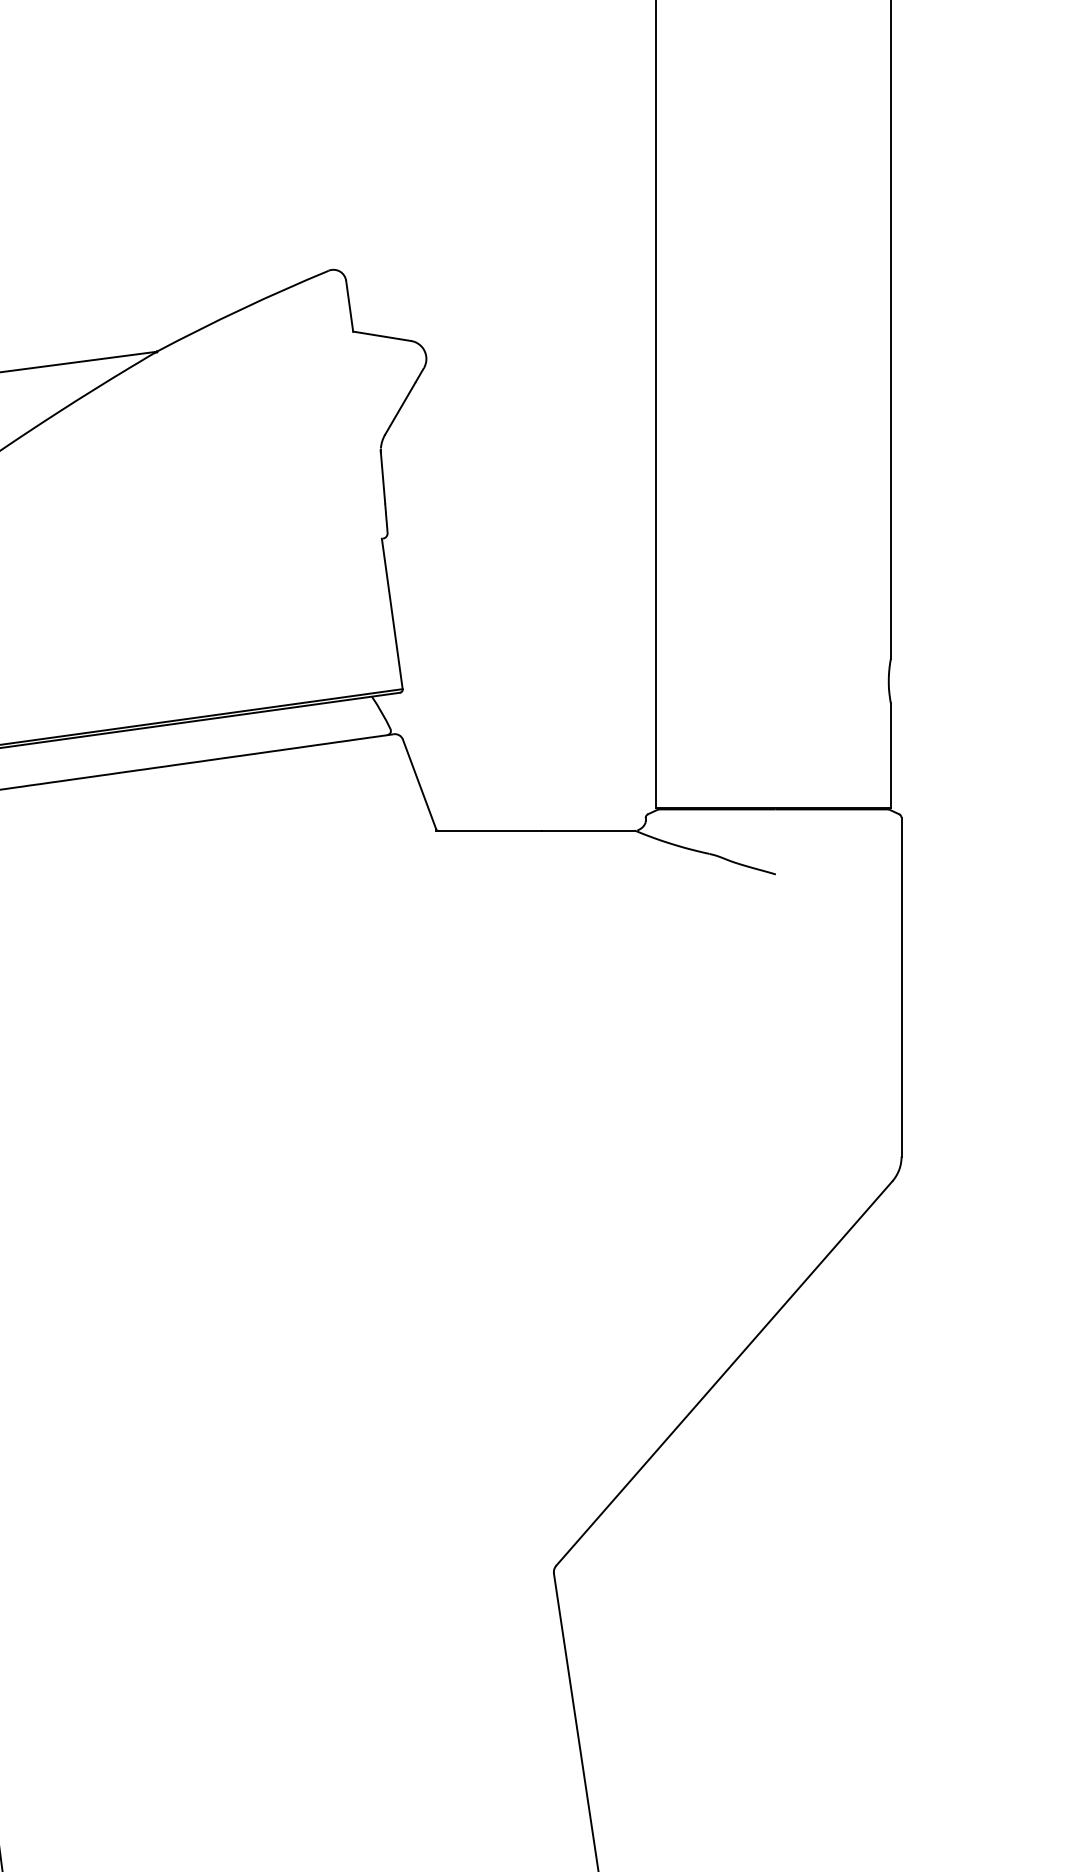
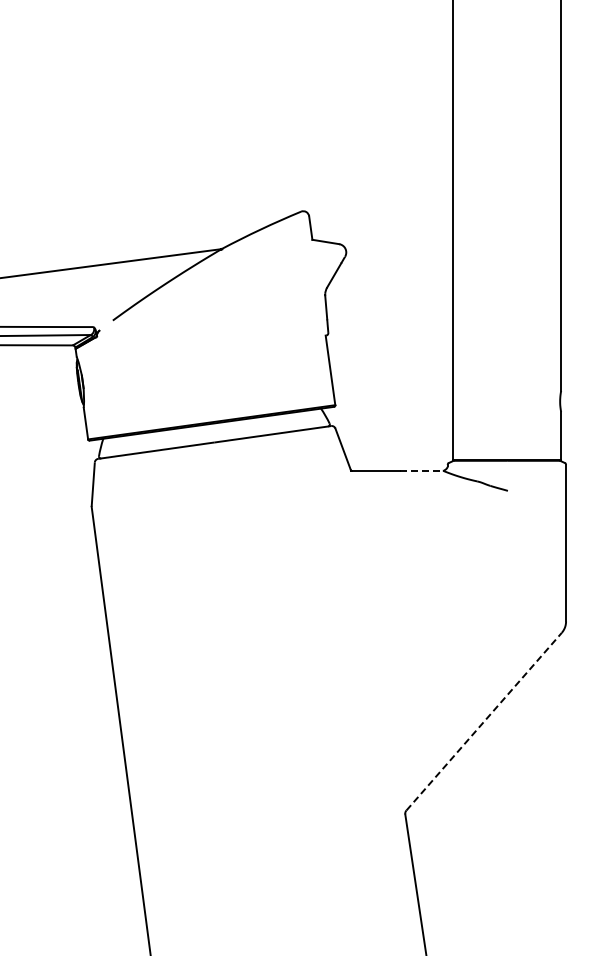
line: (589, 830) -> (421, 470), solid -> dashed
line: (725, 1373) -> (484, 721), solid -> dashed

